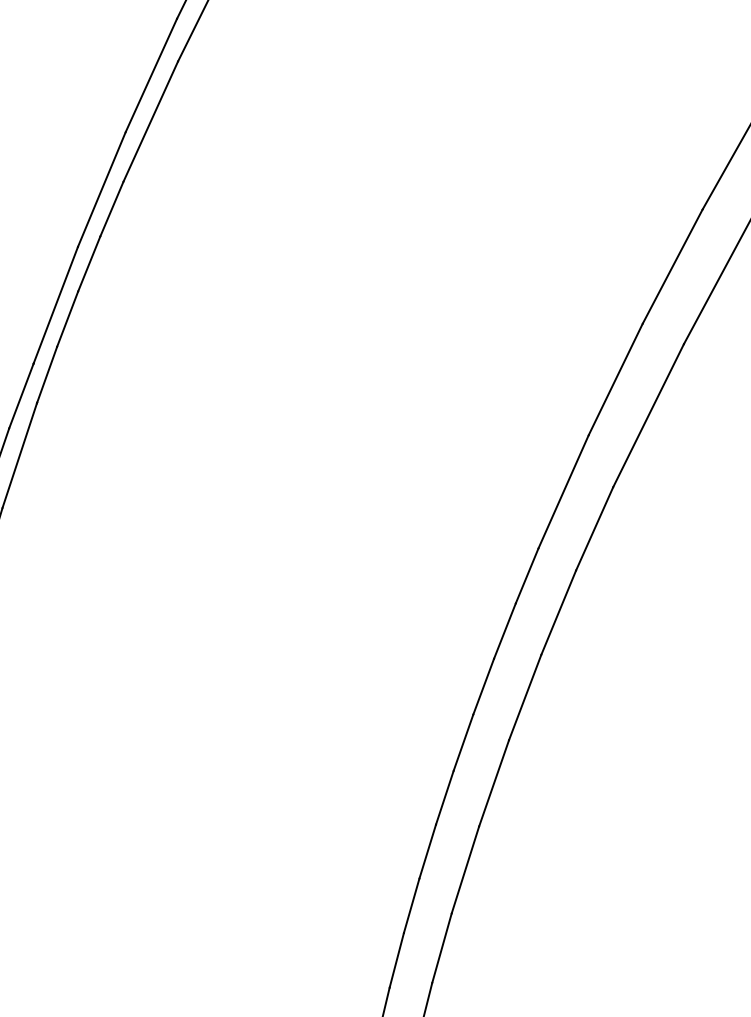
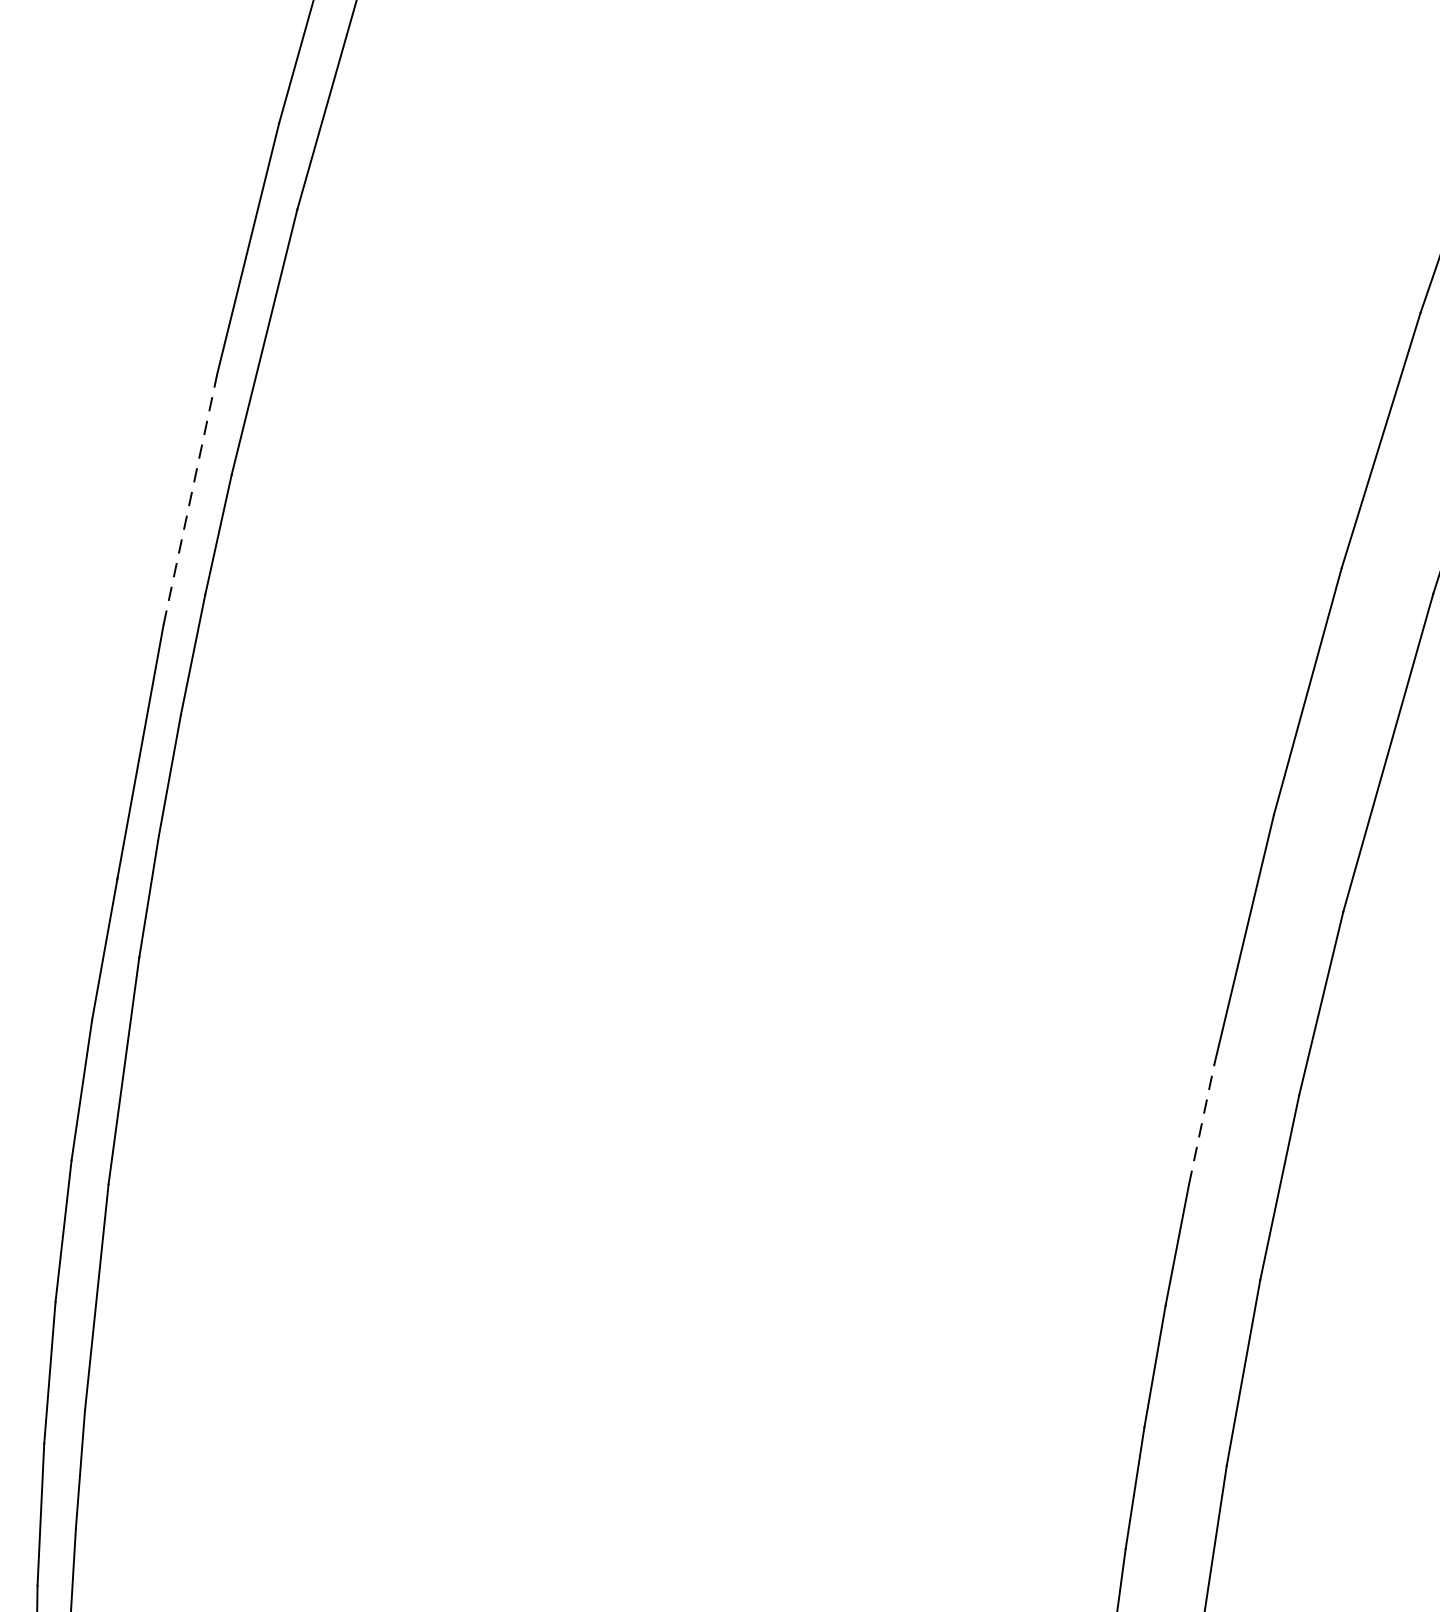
line: (102, 189) -> (191, 498), solid -> dashed
line: (527, 575) -> (1202, 1123), solid -> dashed

